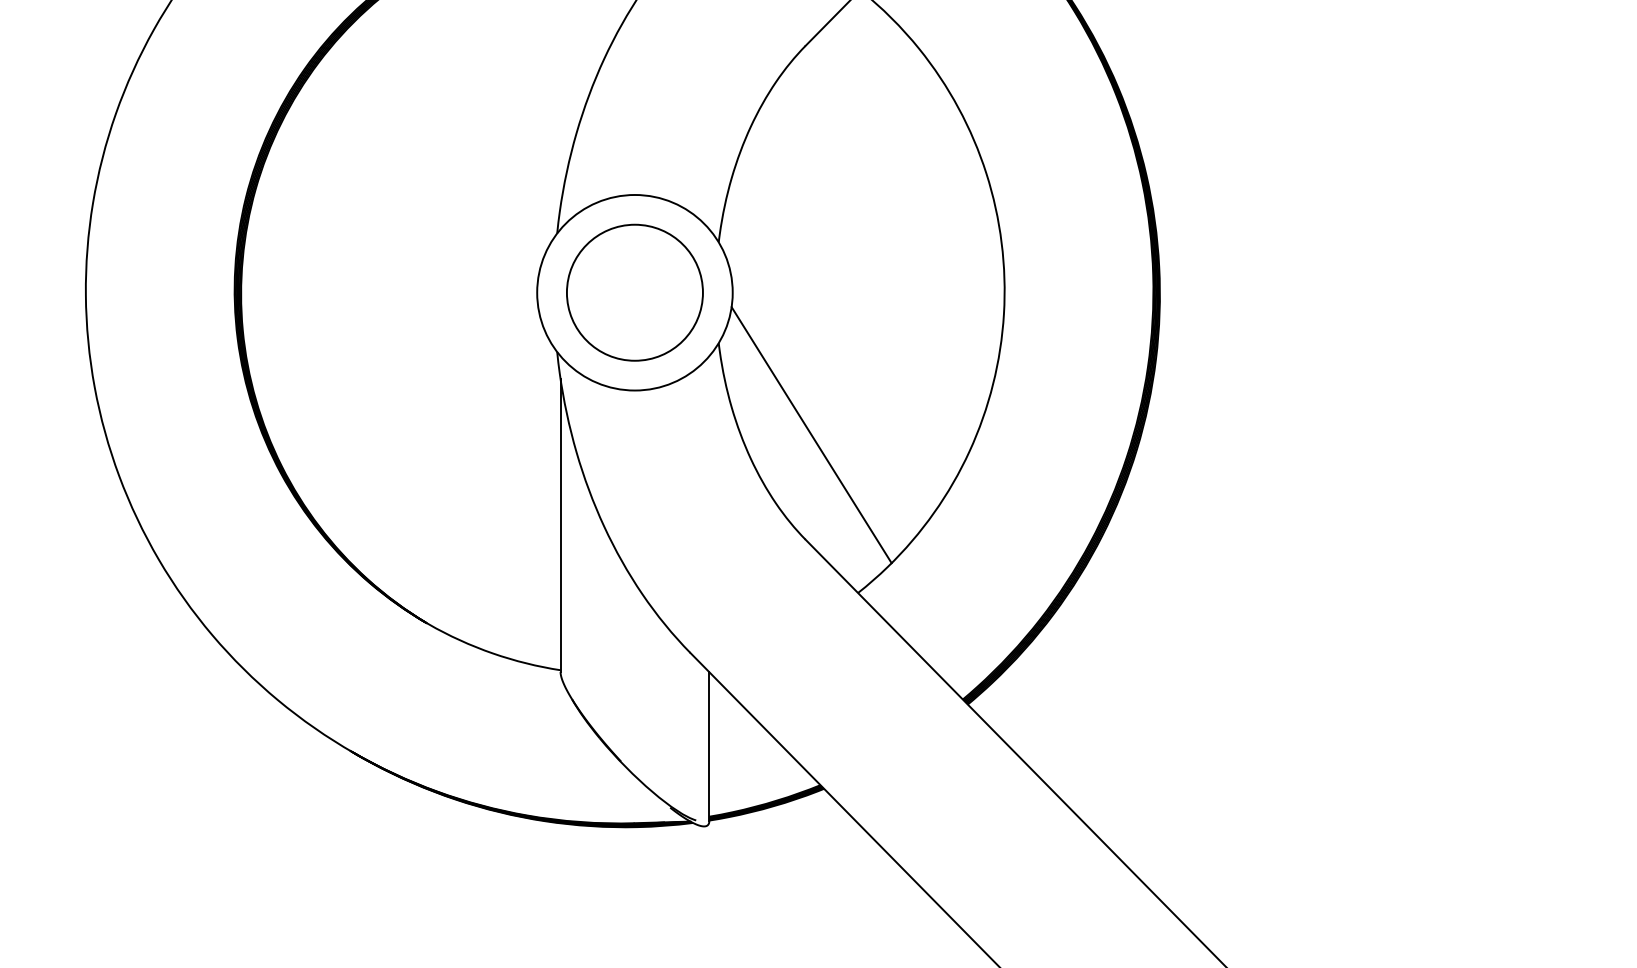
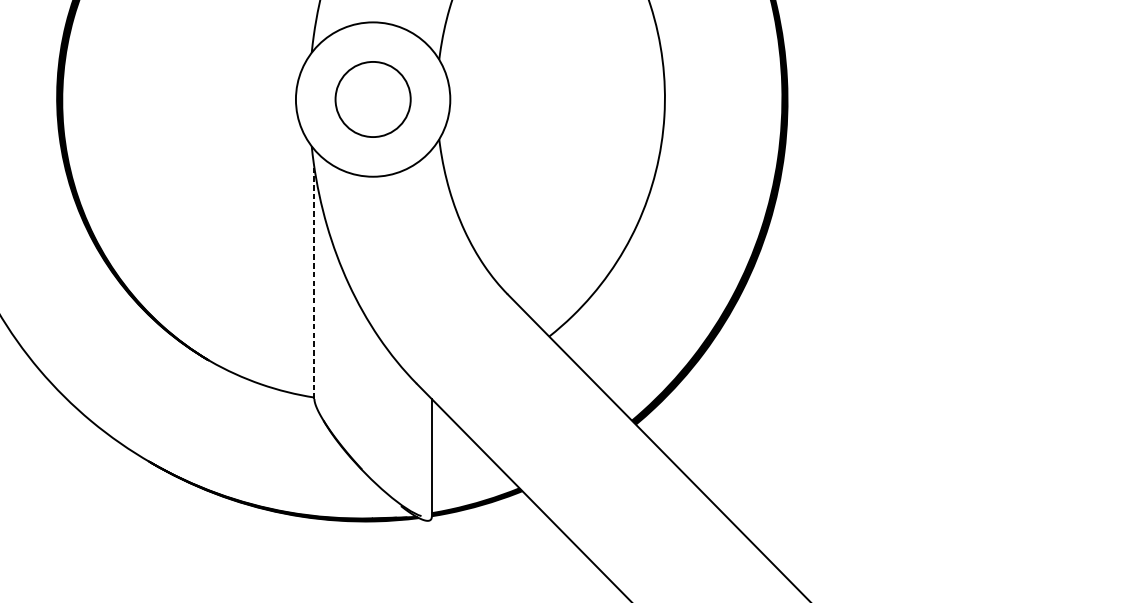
circle: (634, 292) -> (372, 99), size x0.7
line: (811, 435) -> (512, 212), removed
line: (560, 525) -> (314, 283), solid -> dashed

